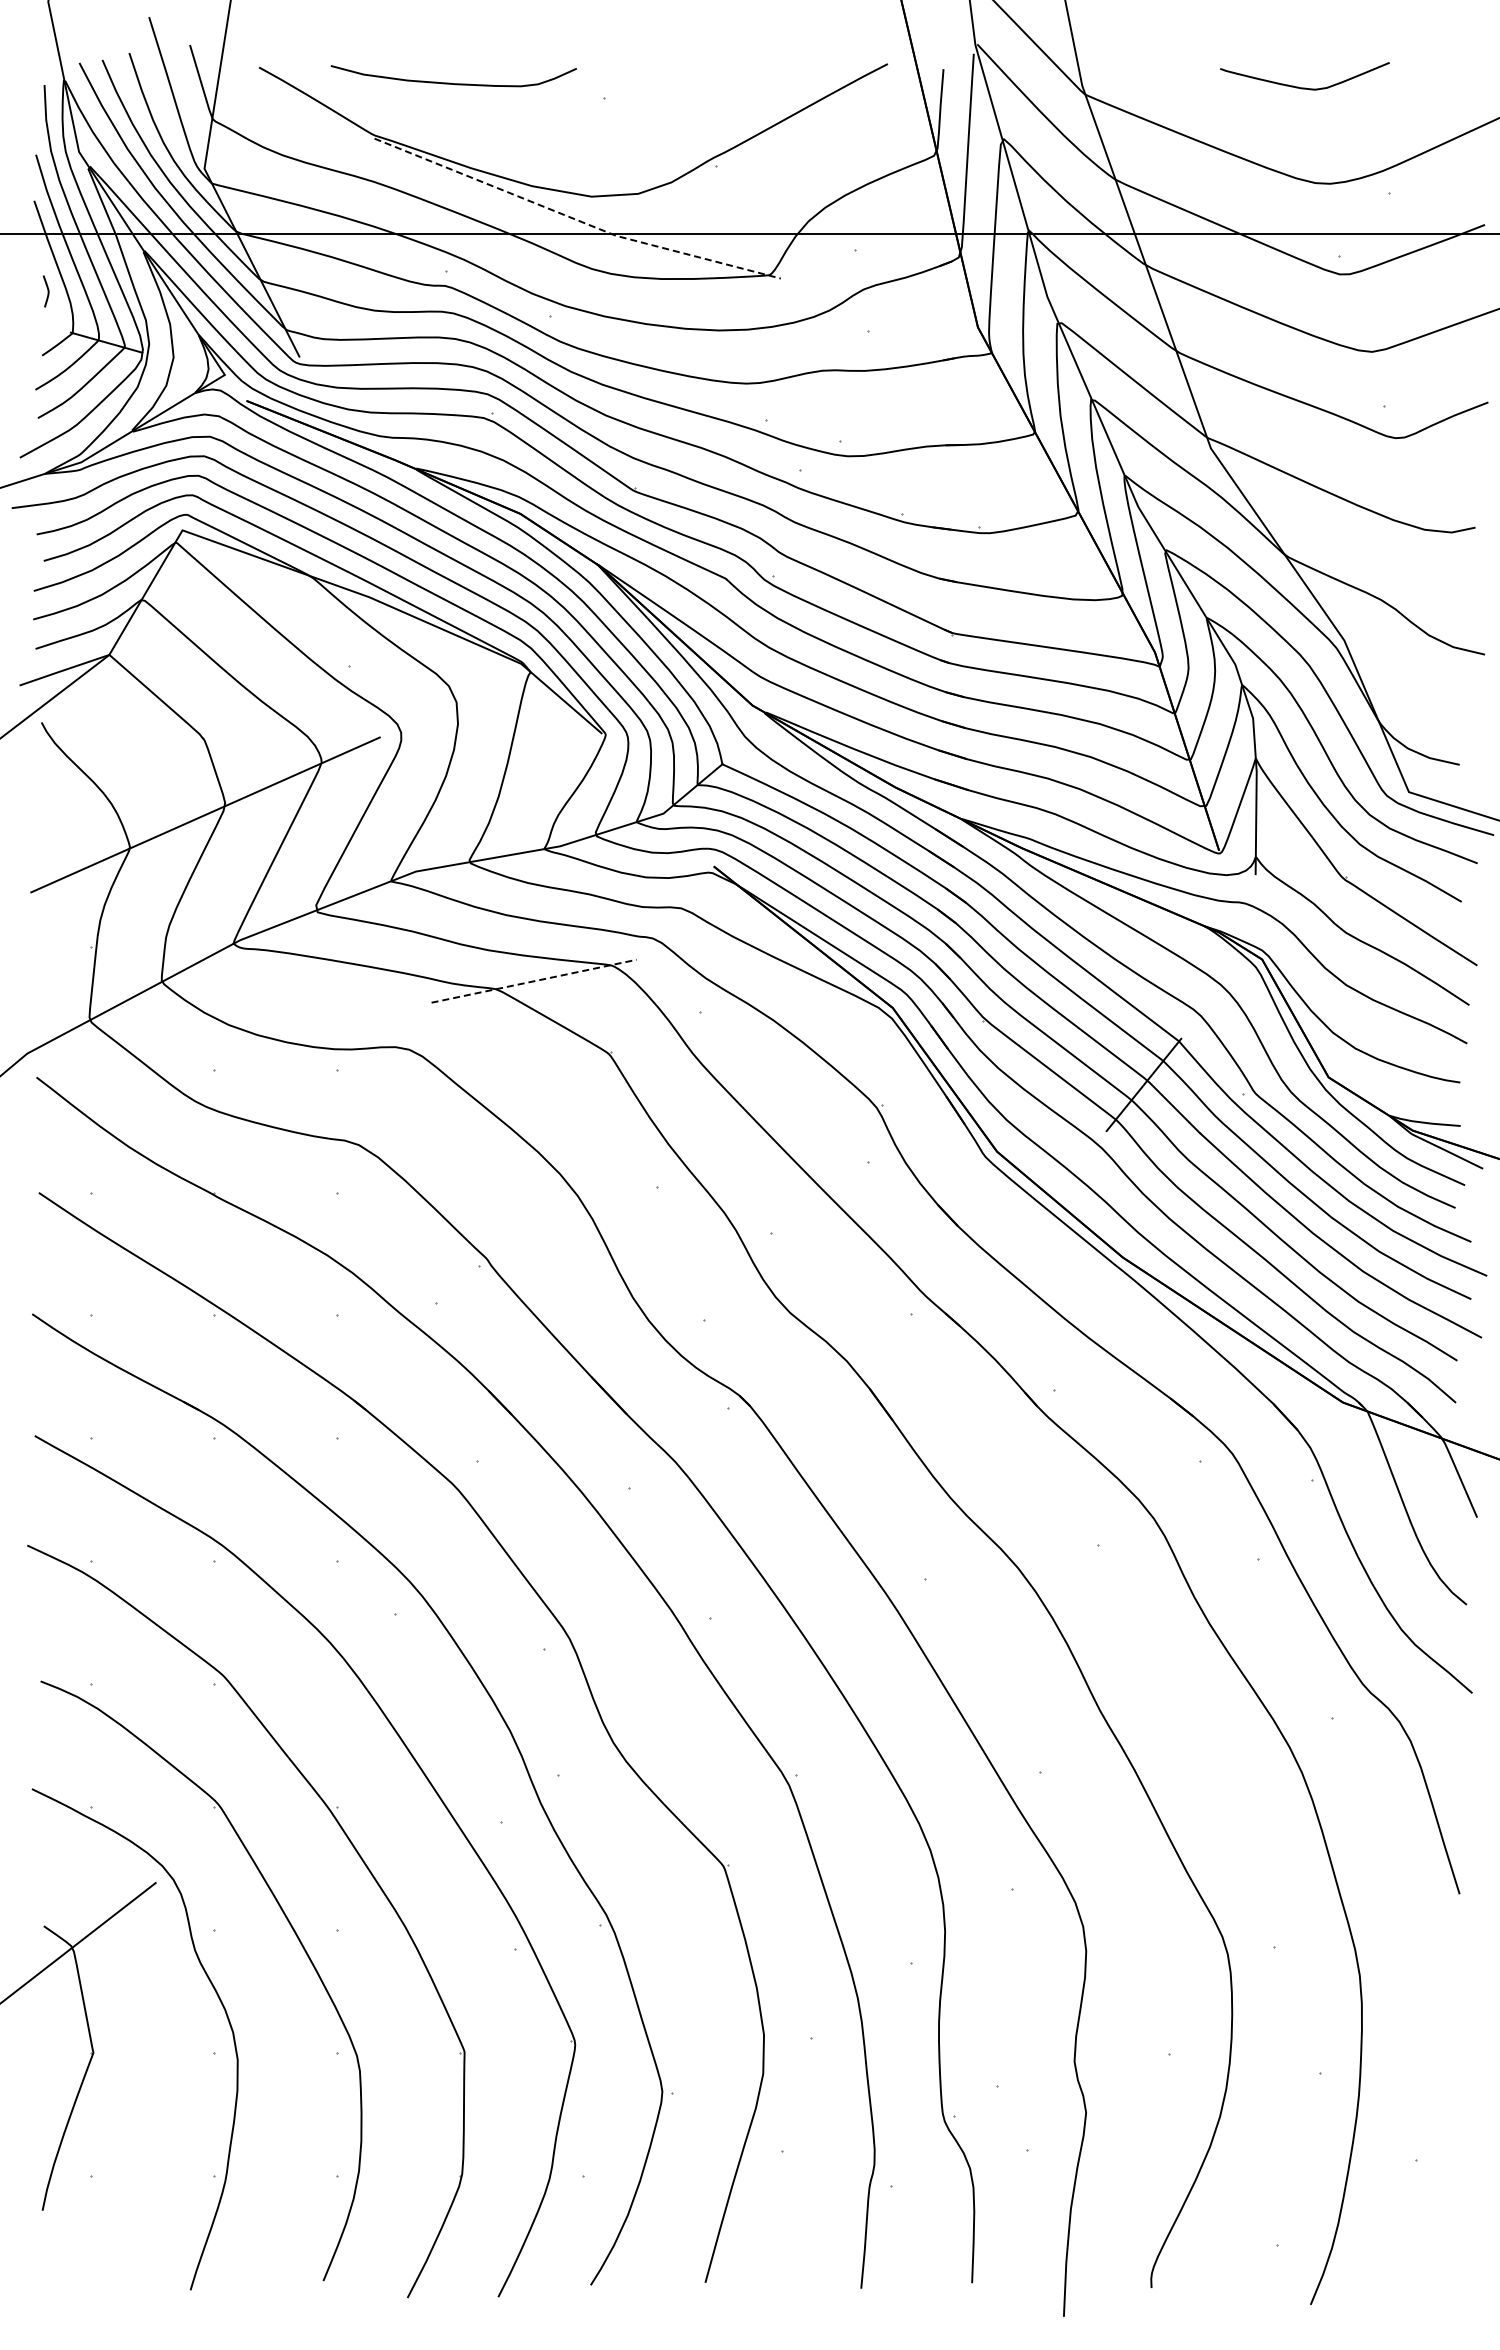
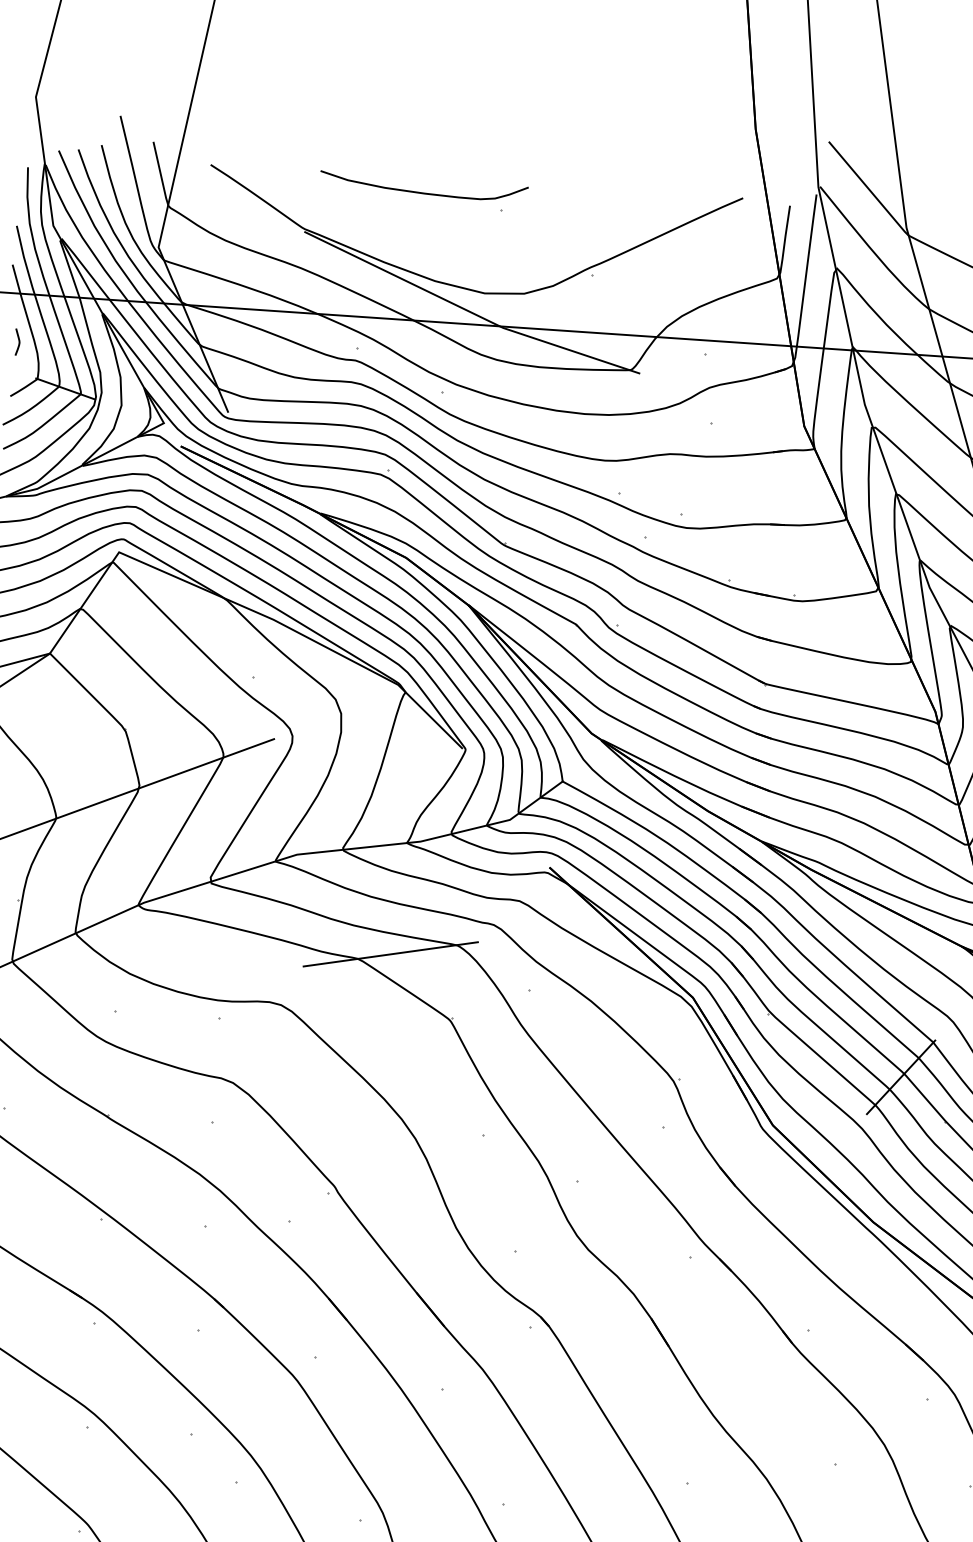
curve: (450, 82) -> (420, 191), moved
line: (575, 219) -> (469, 311), dashed -> solid
line: (534, 981) -> (391, 954), dashed -> solid

